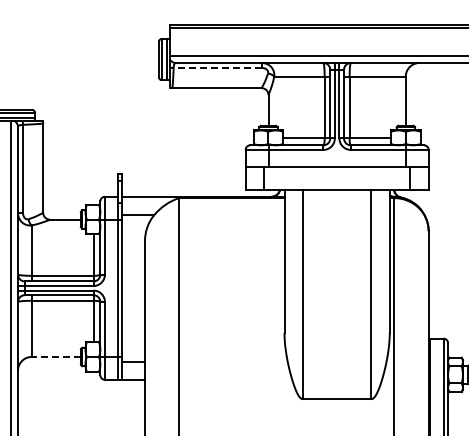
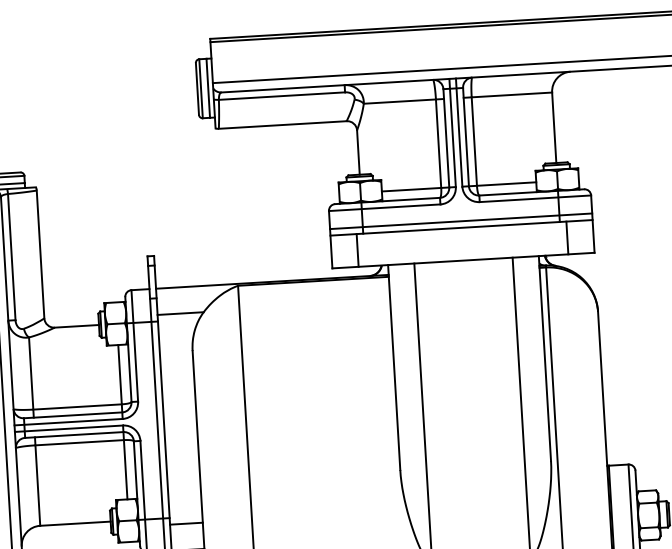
line: (217, 68) -> (281, 96), dashed -> solid
line: (336, 162) -> (460, 221), added
line: (56, 356) -> (75, 523), dashed -> solid

